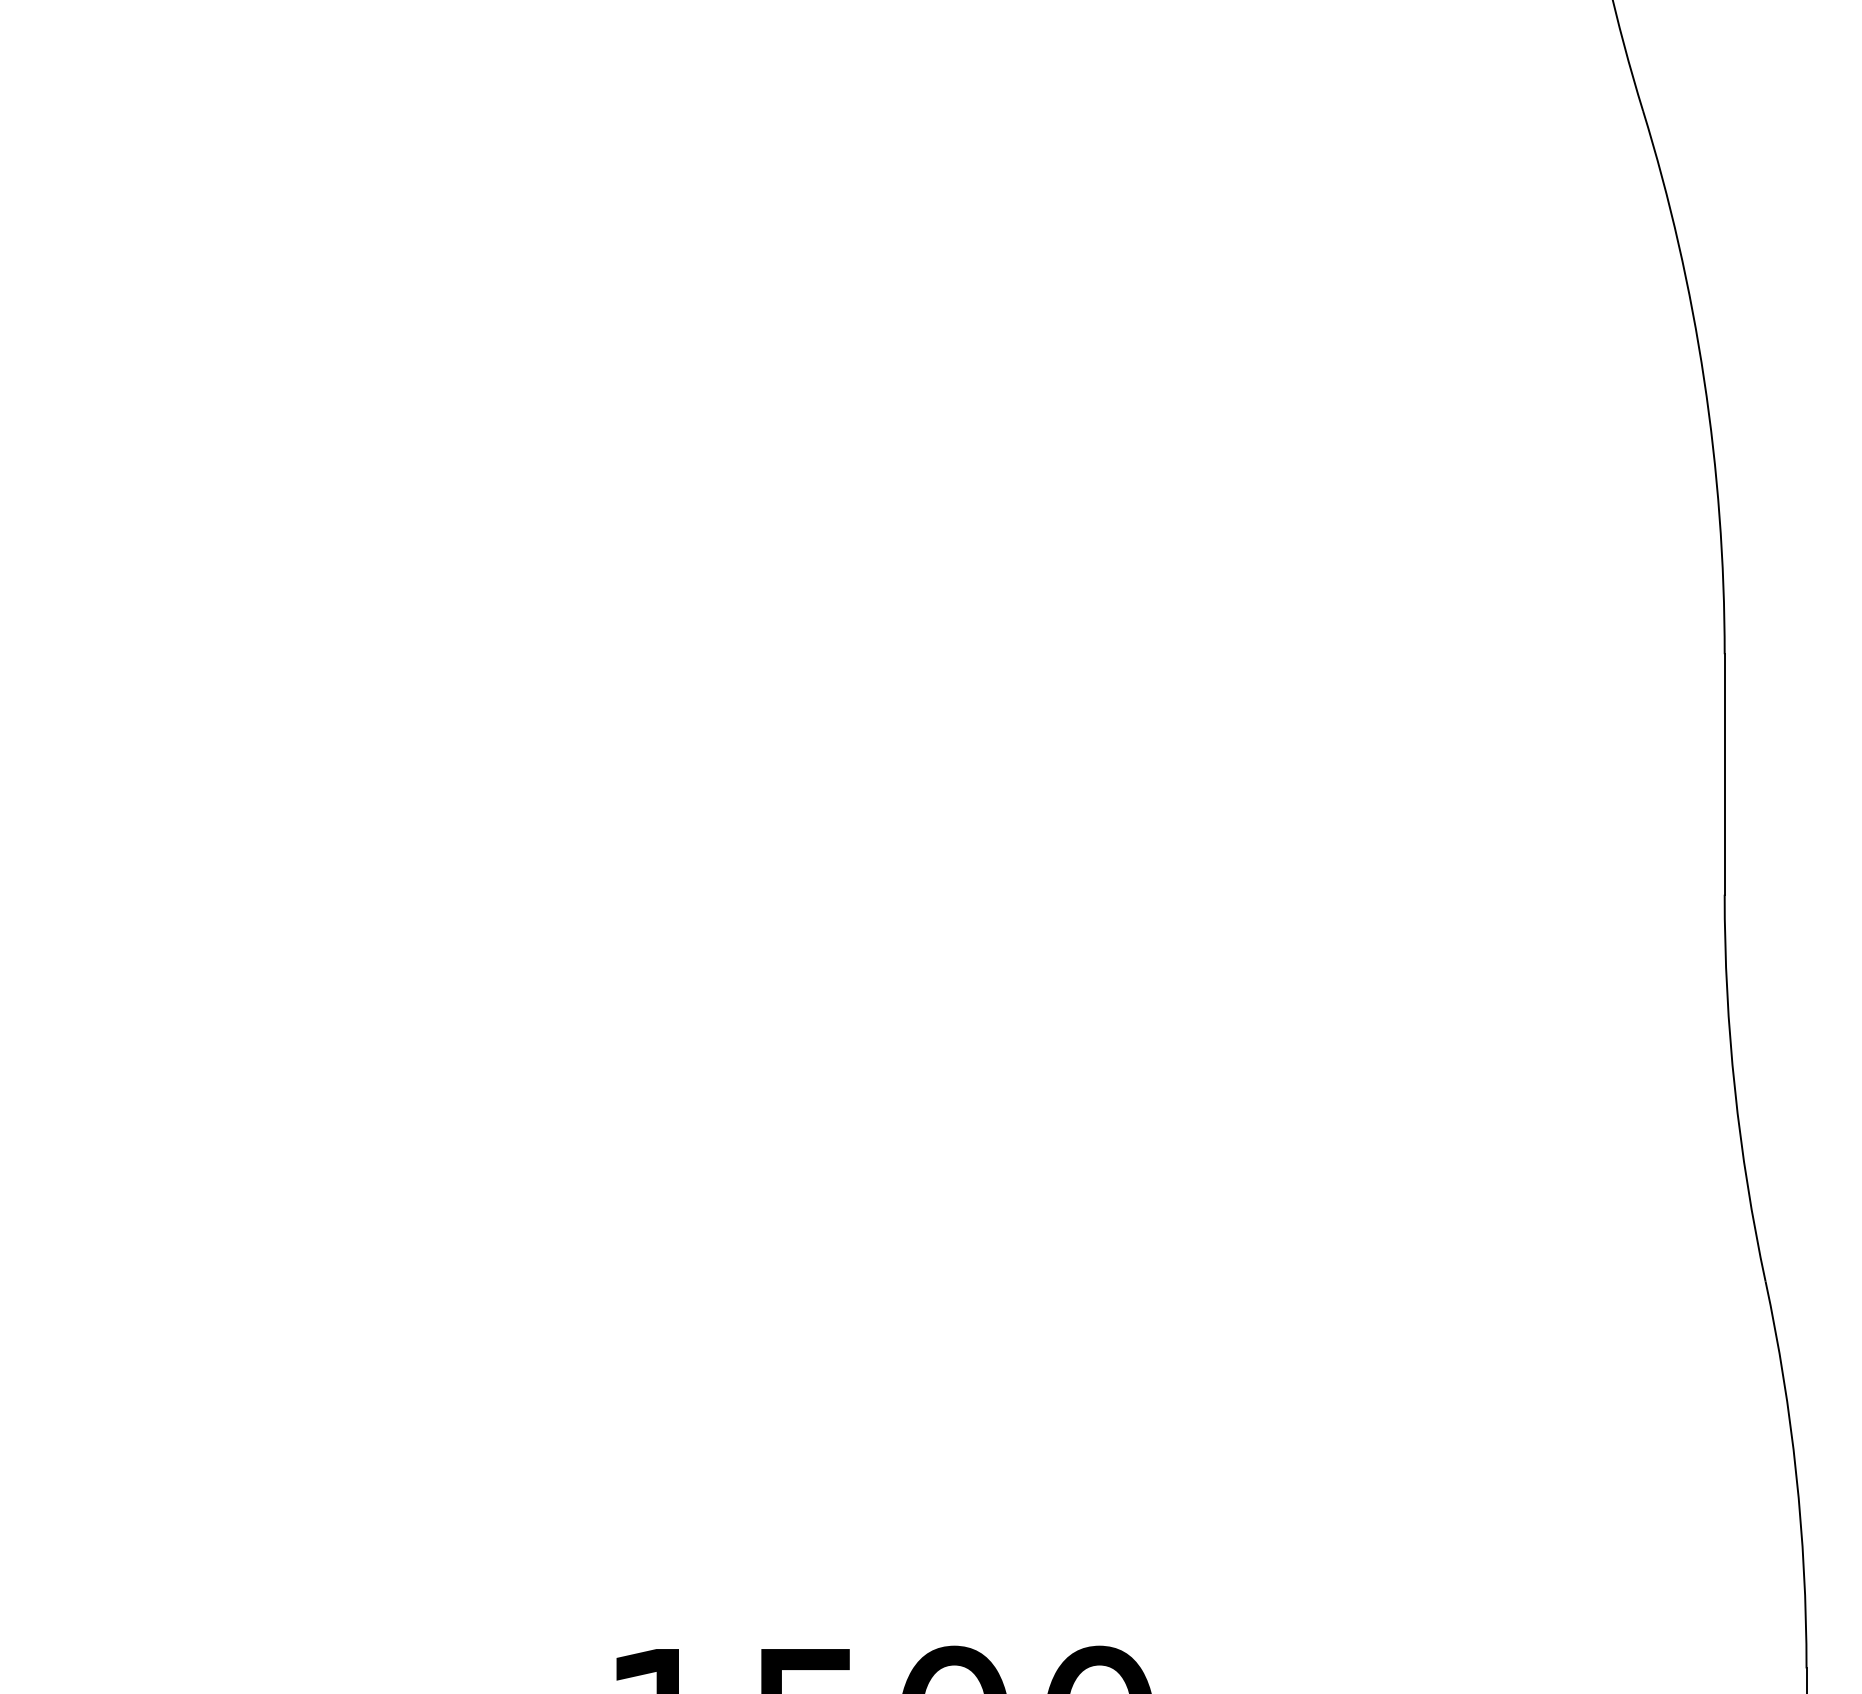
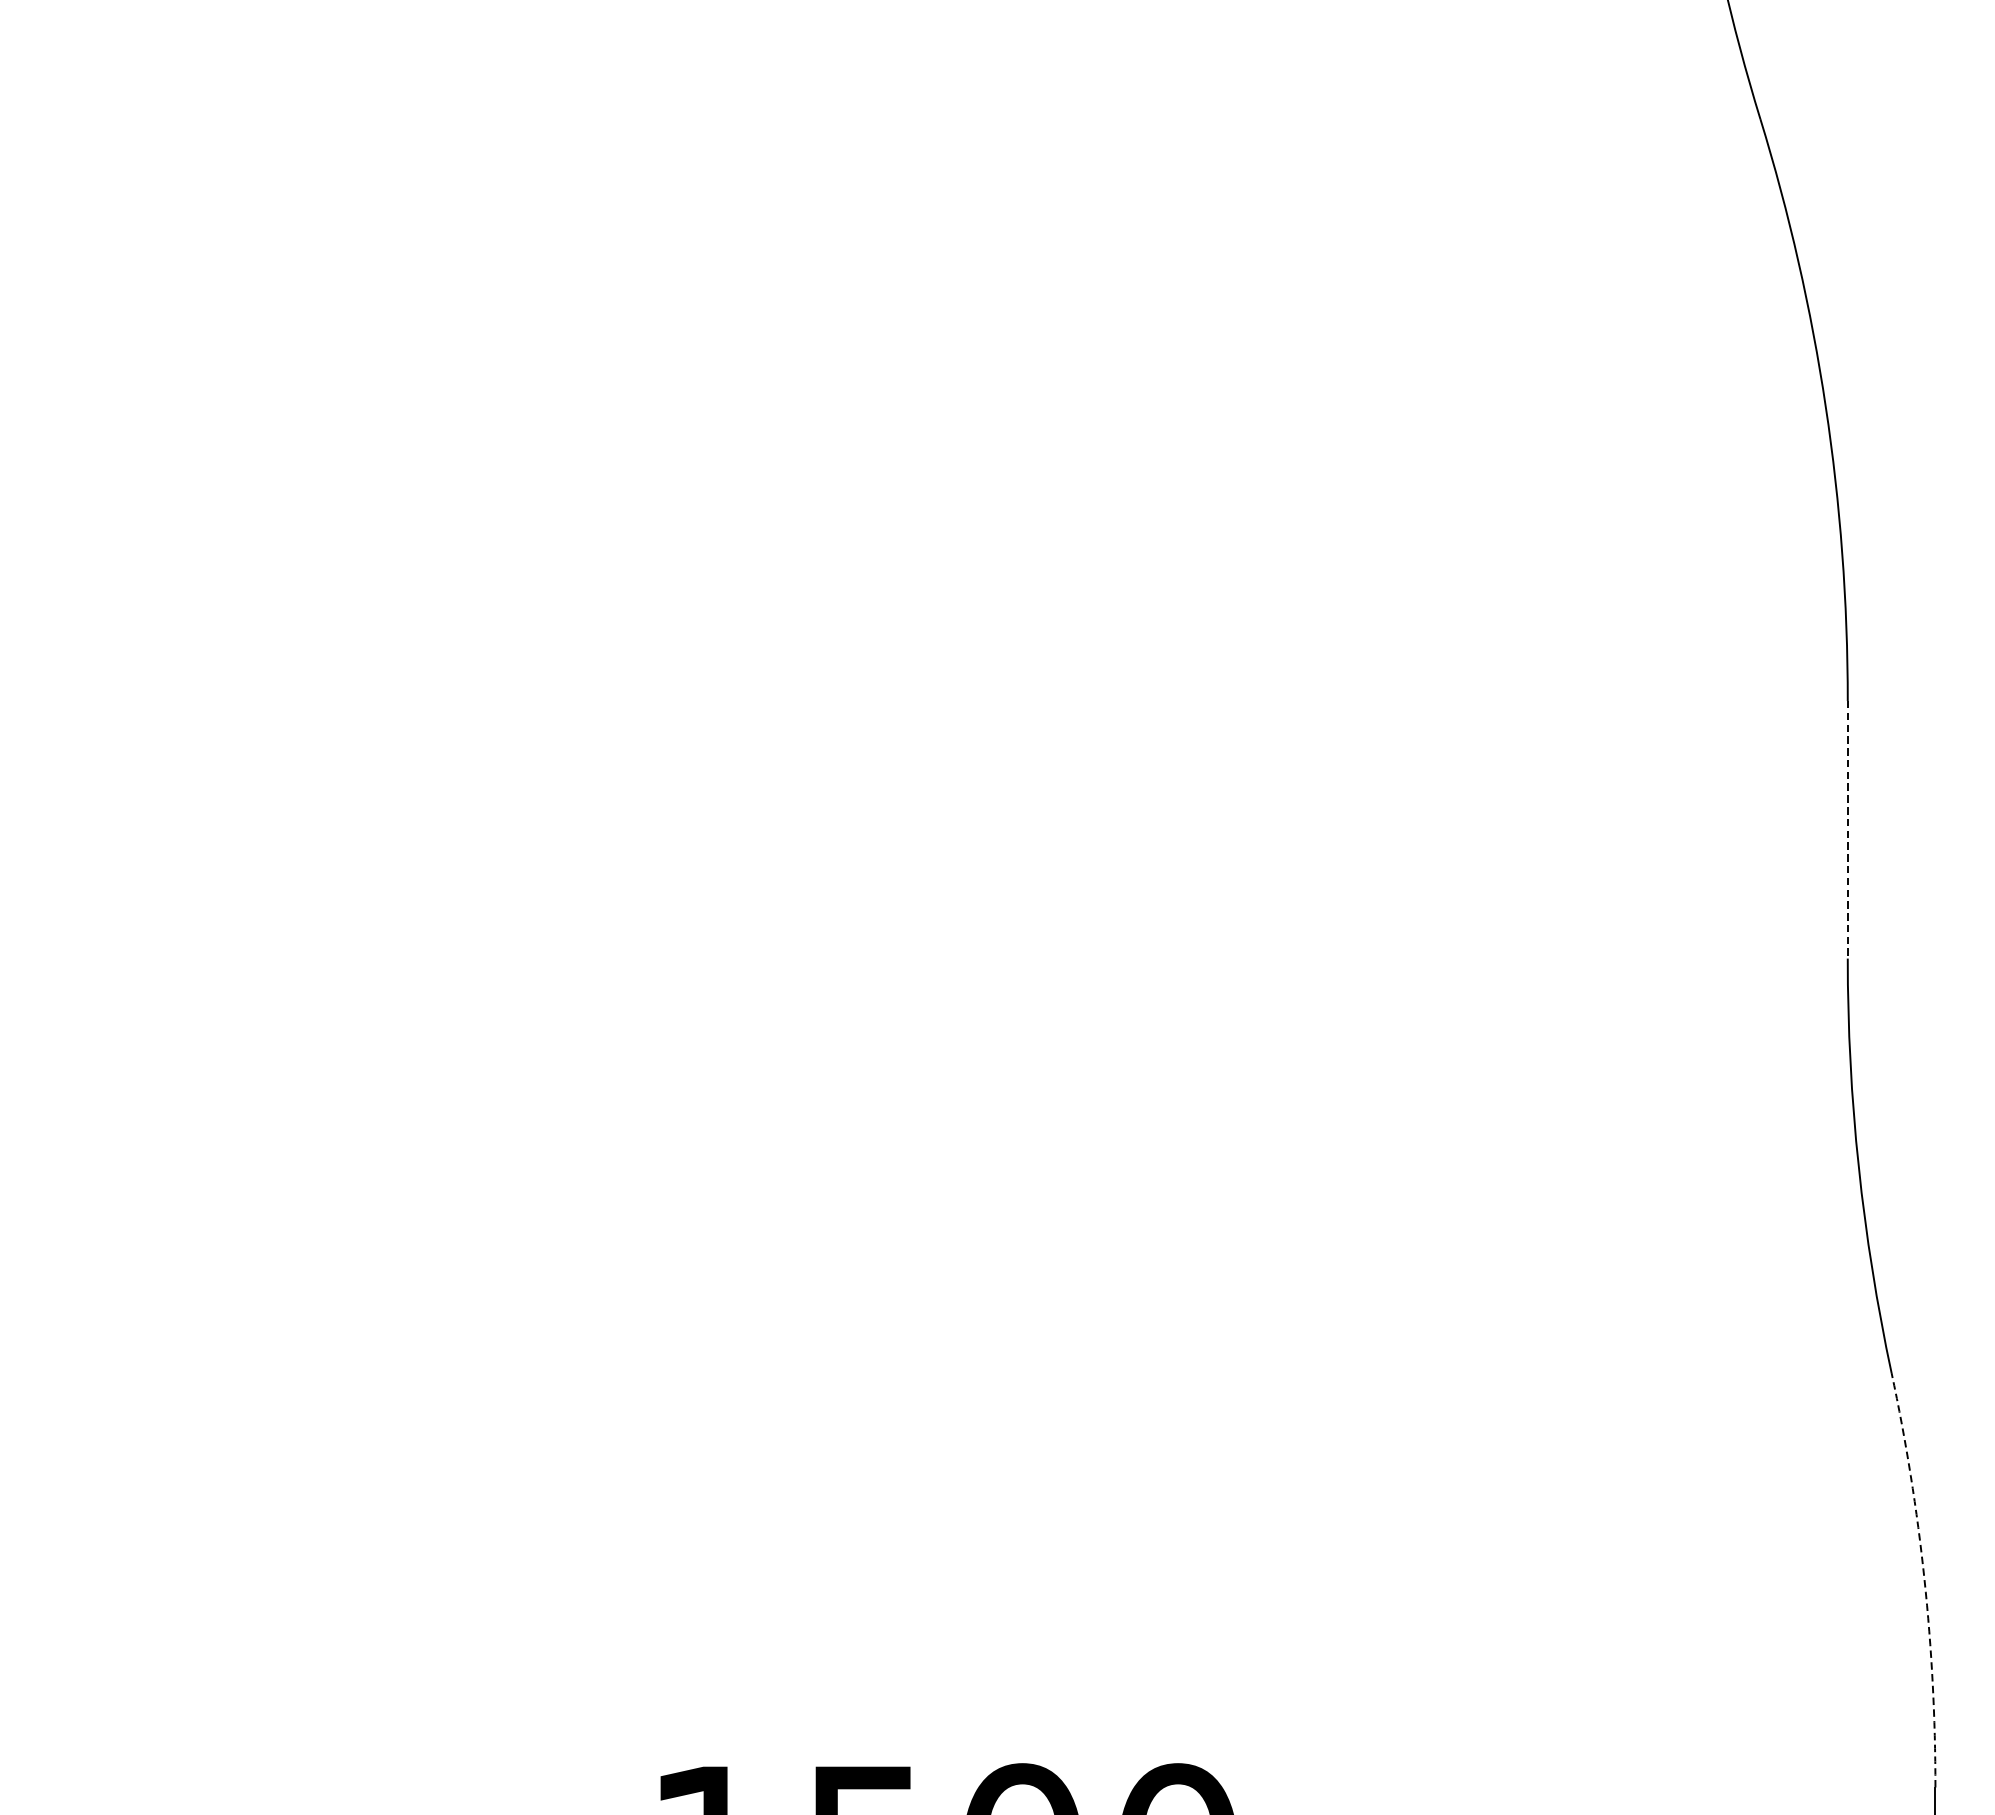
line: (1724, 774) -> (1847, 829), solid -> dashed
arc: (1796, 1473) -> (1924, 1578), solid -> dashed

